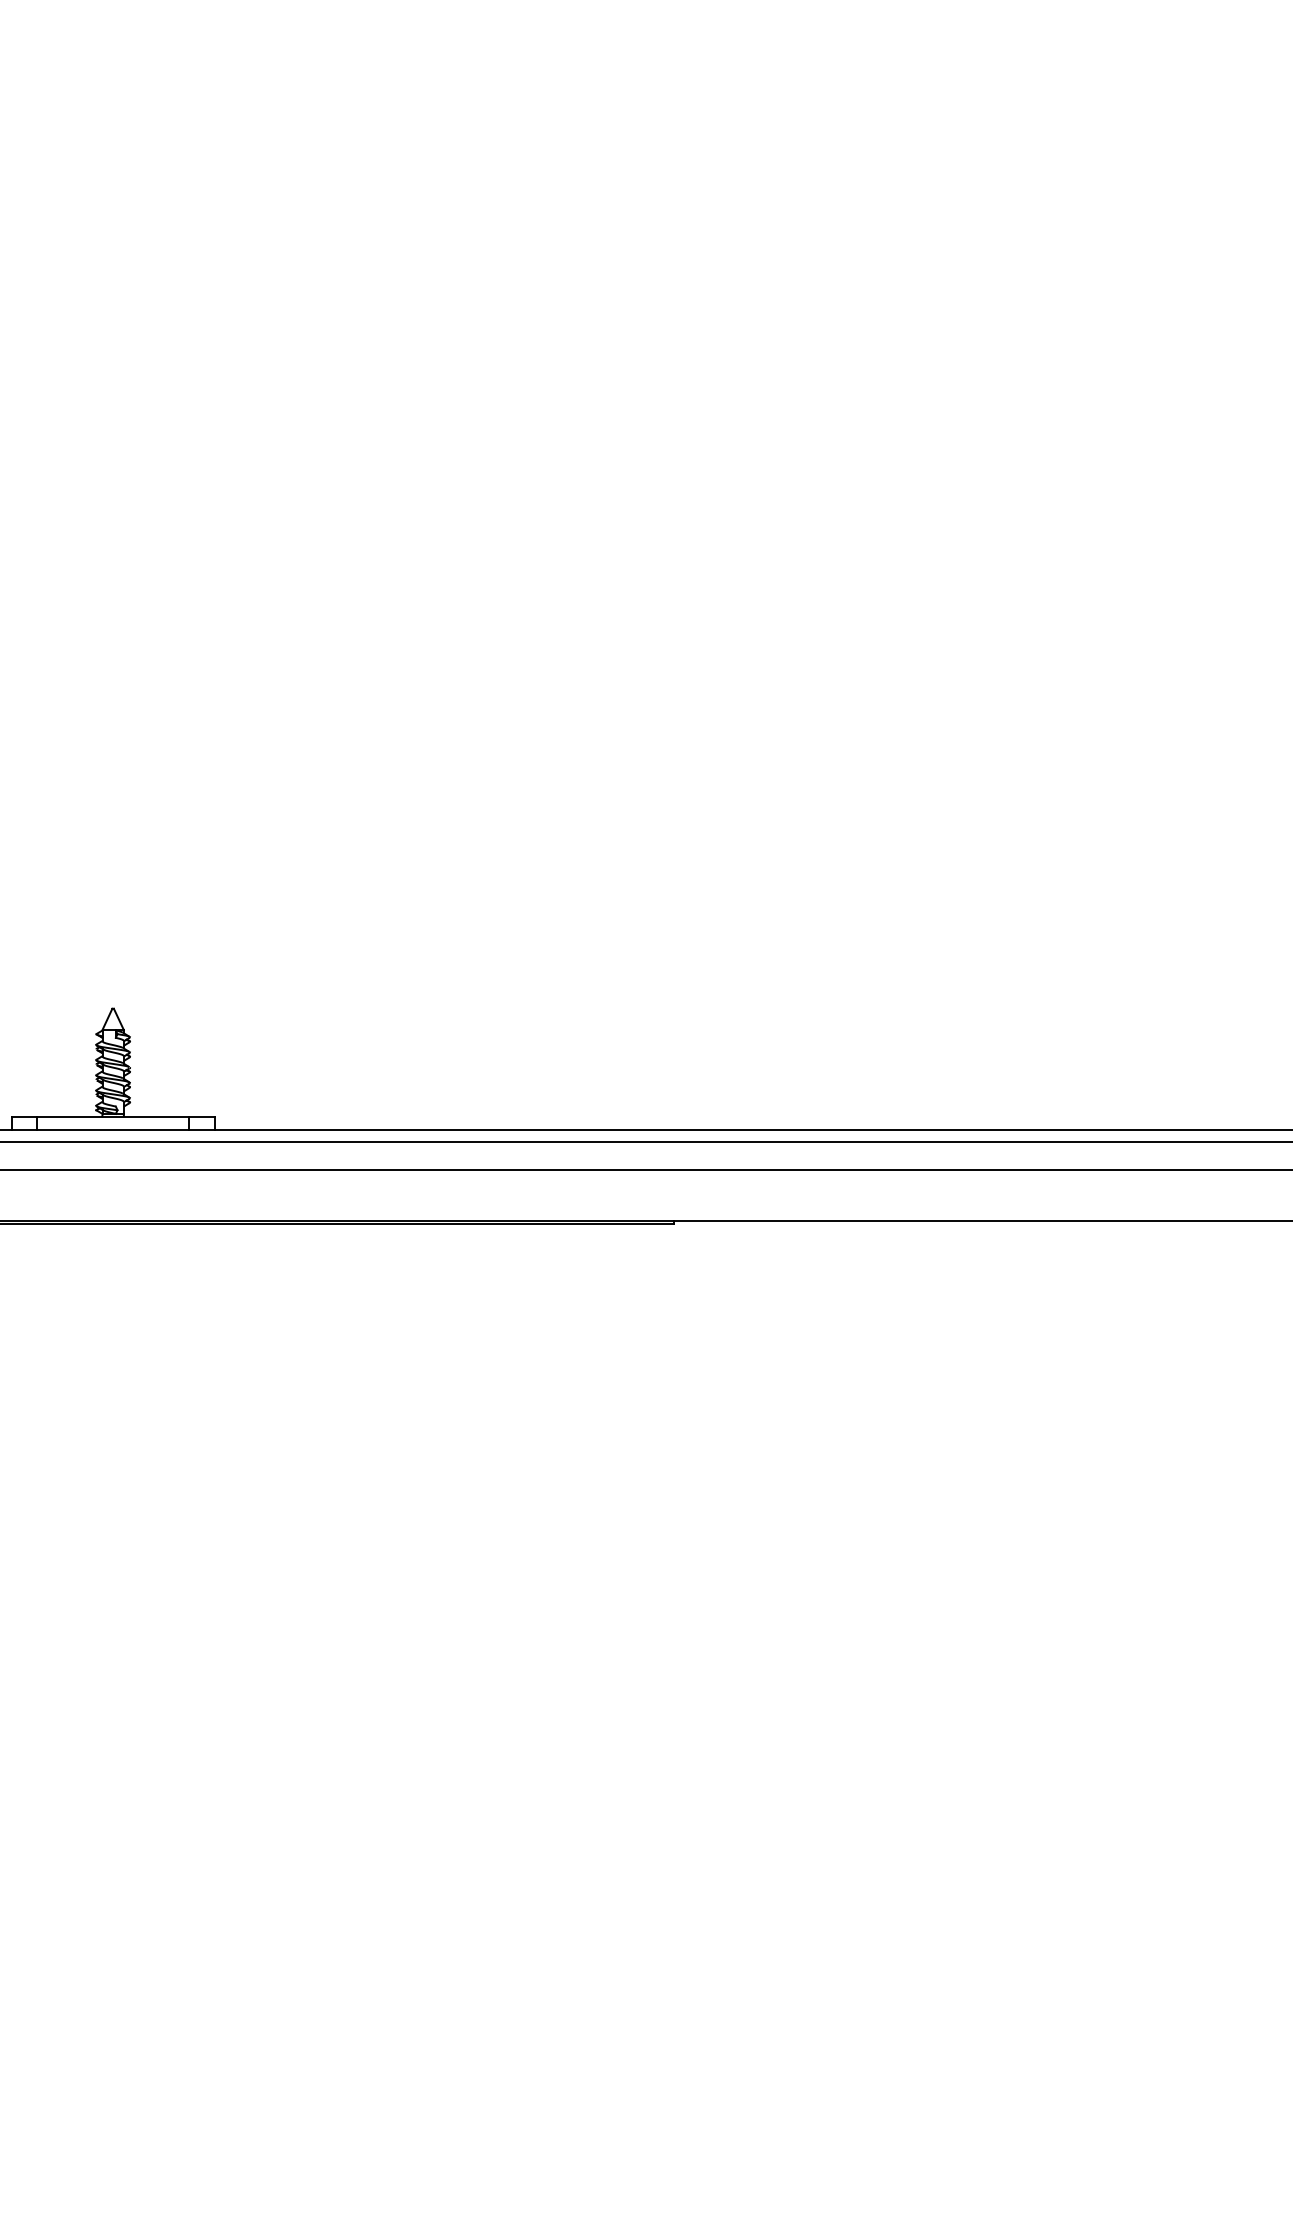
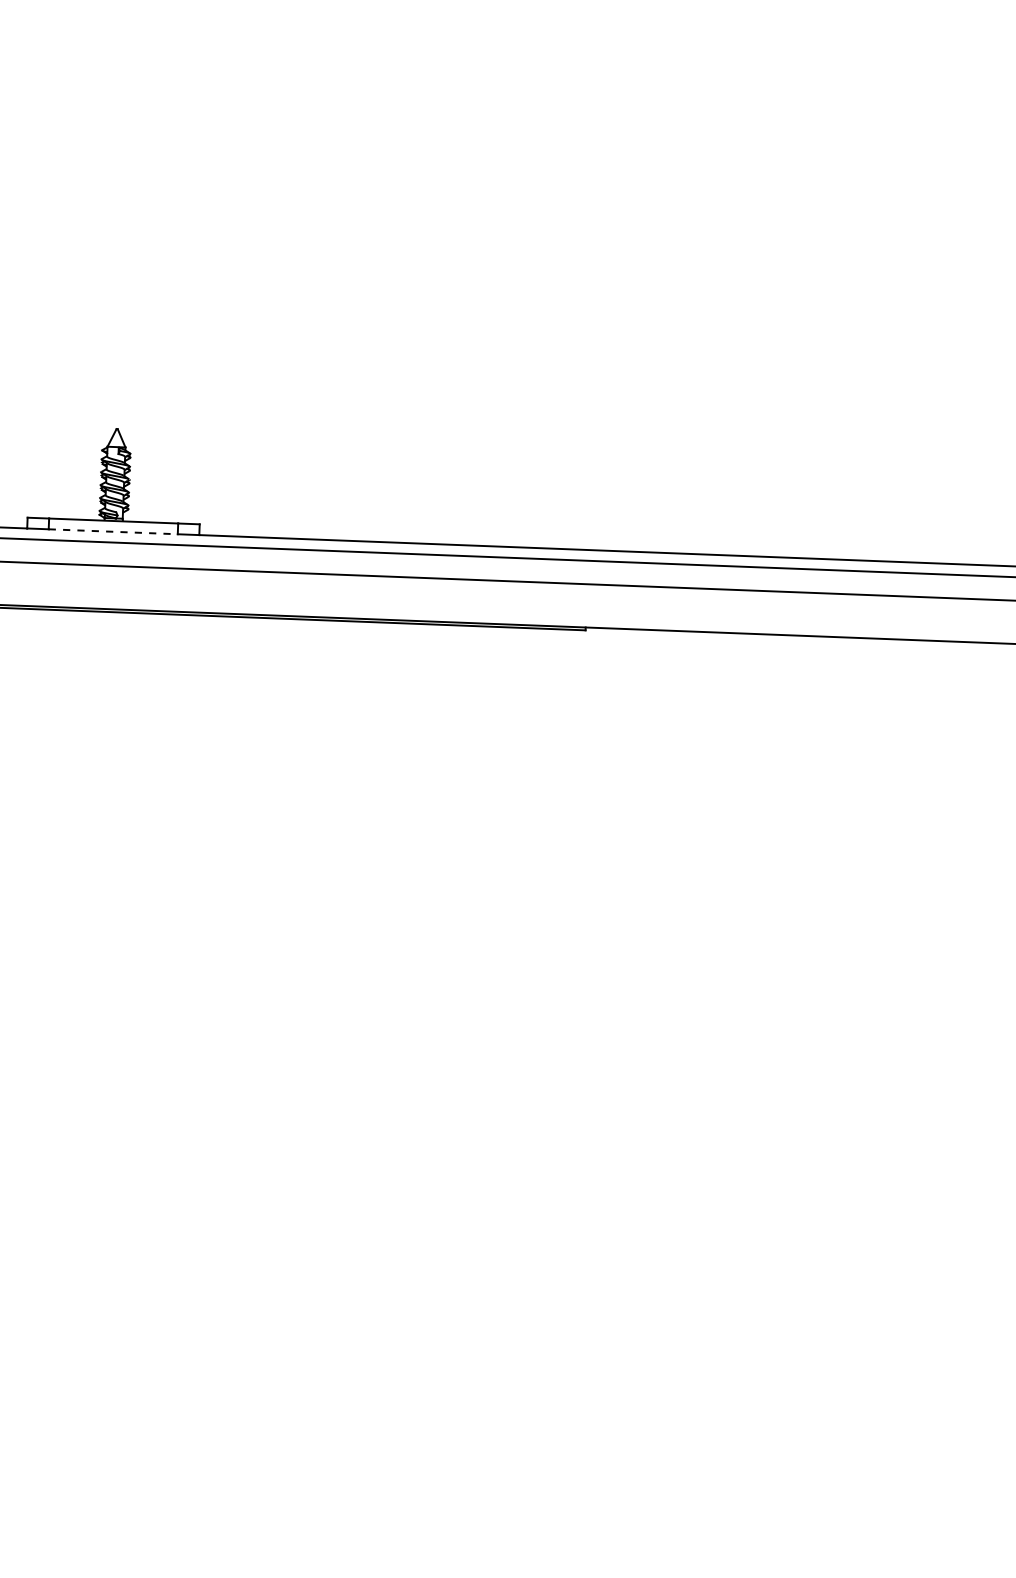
line: (113, 1129) -> (113, 531), solid -> dashed

